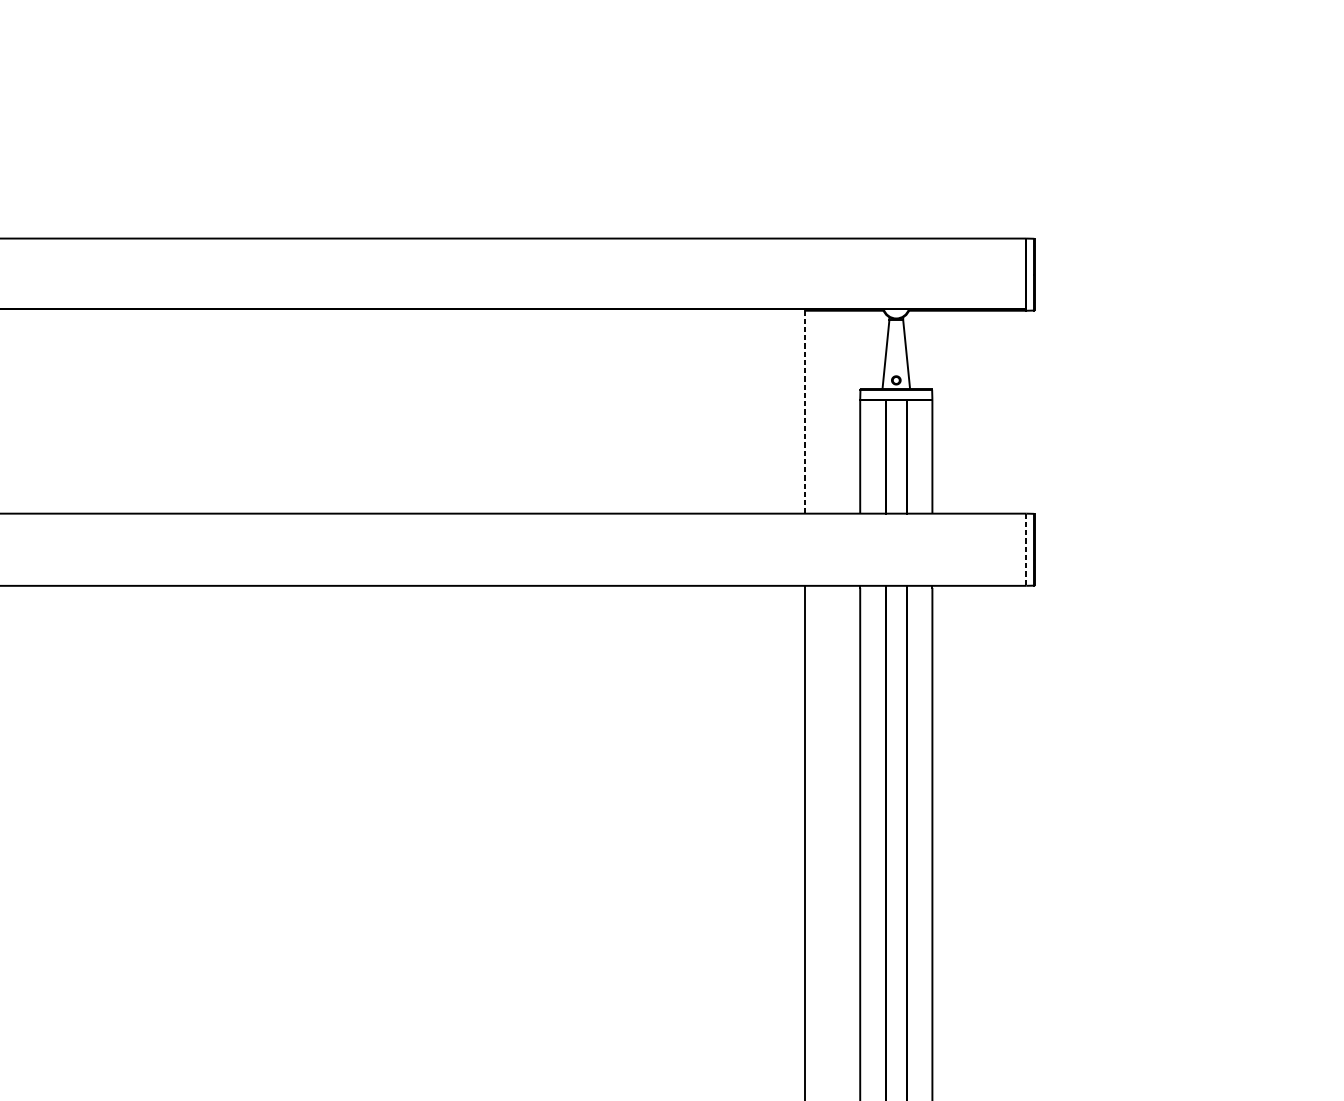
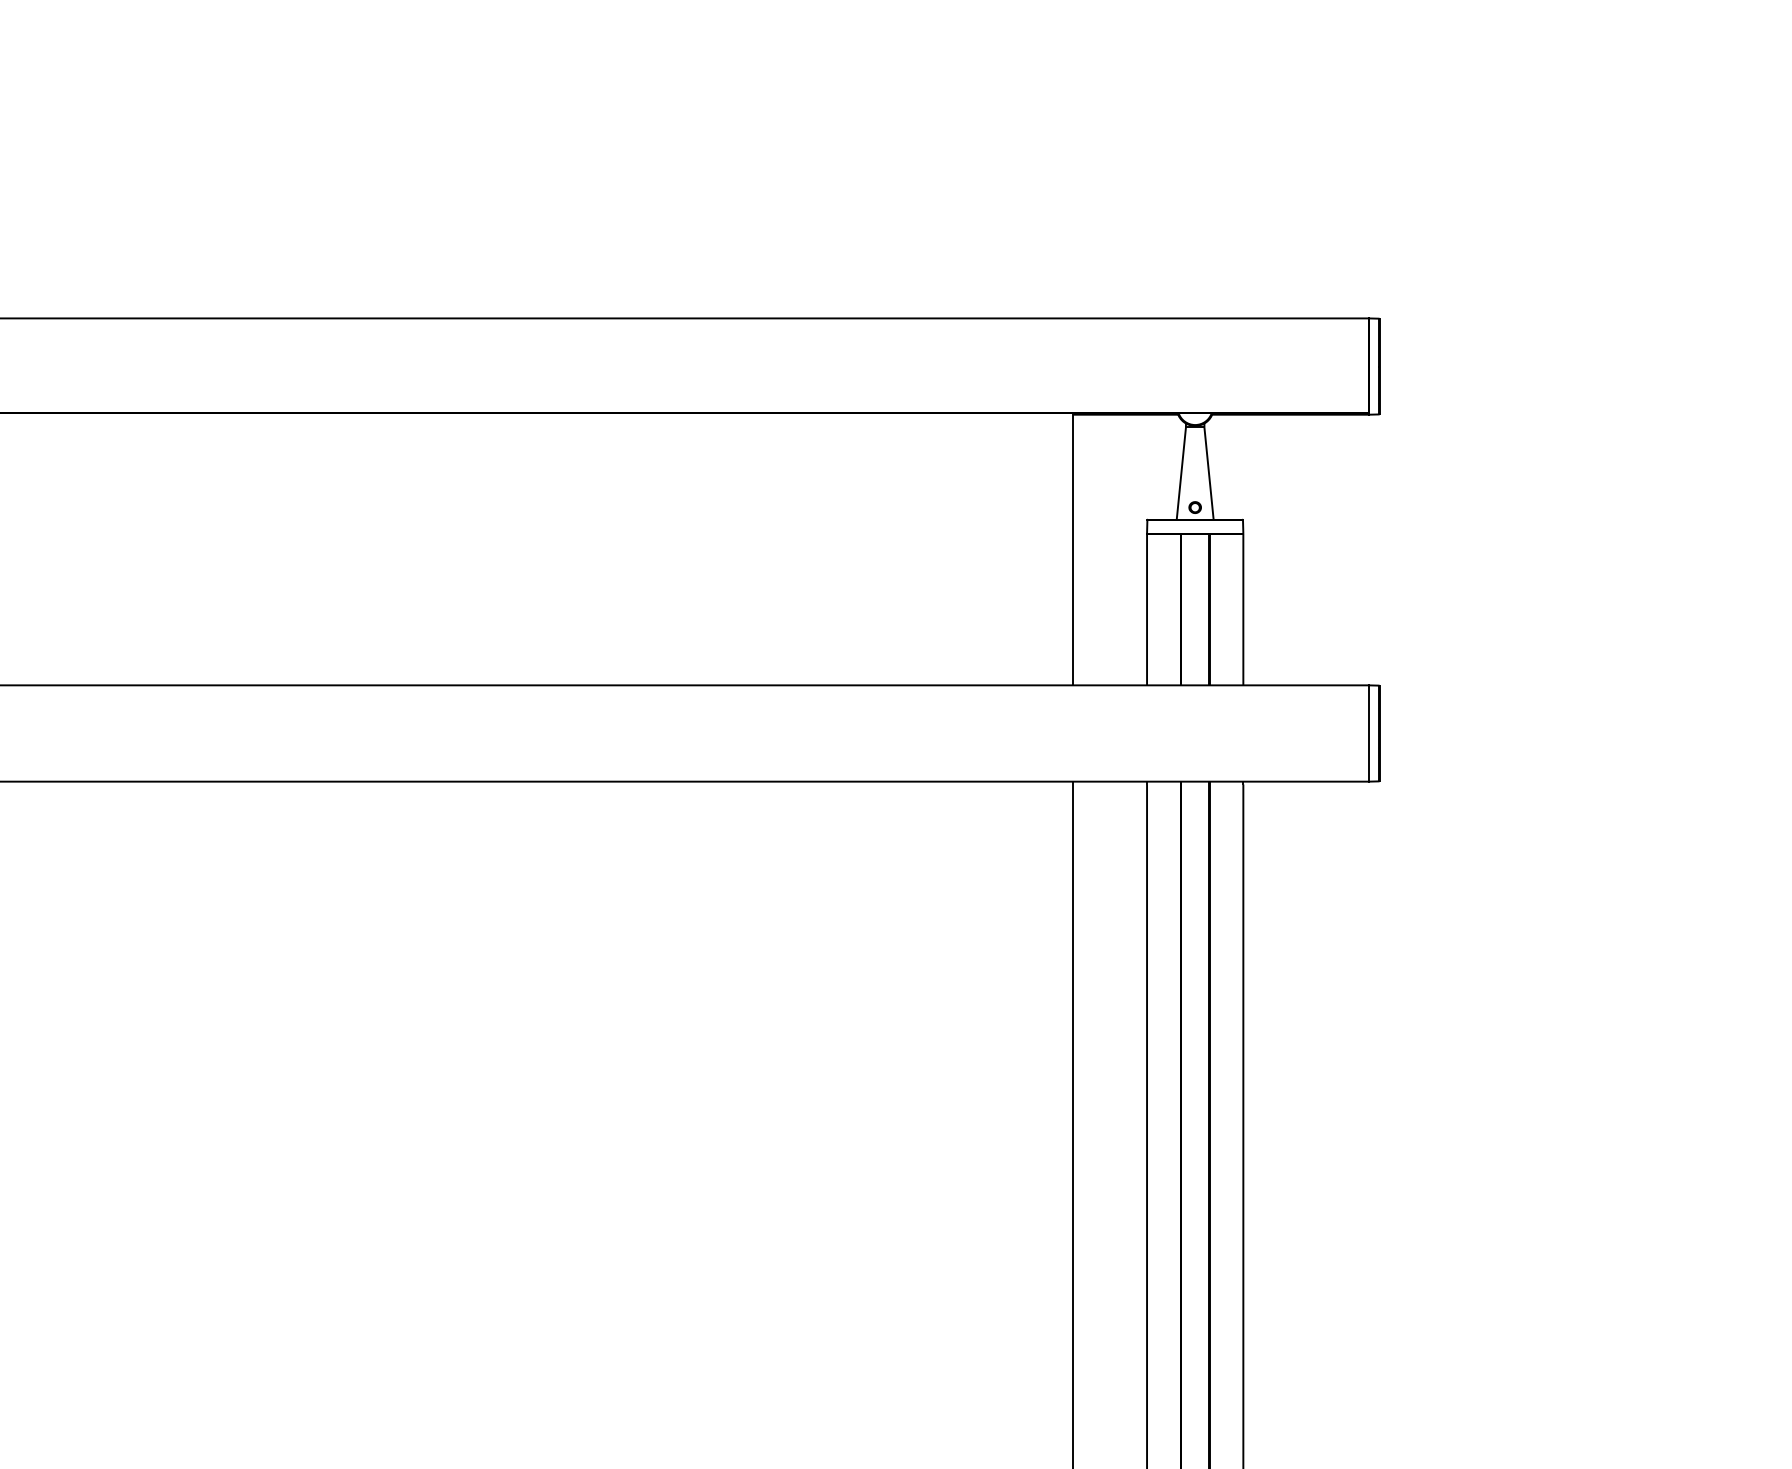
line: (805, 411) -> (1073, 548), dashed -> solid
line: (1026, 550) -> (1368, 734), dashed -> solid

